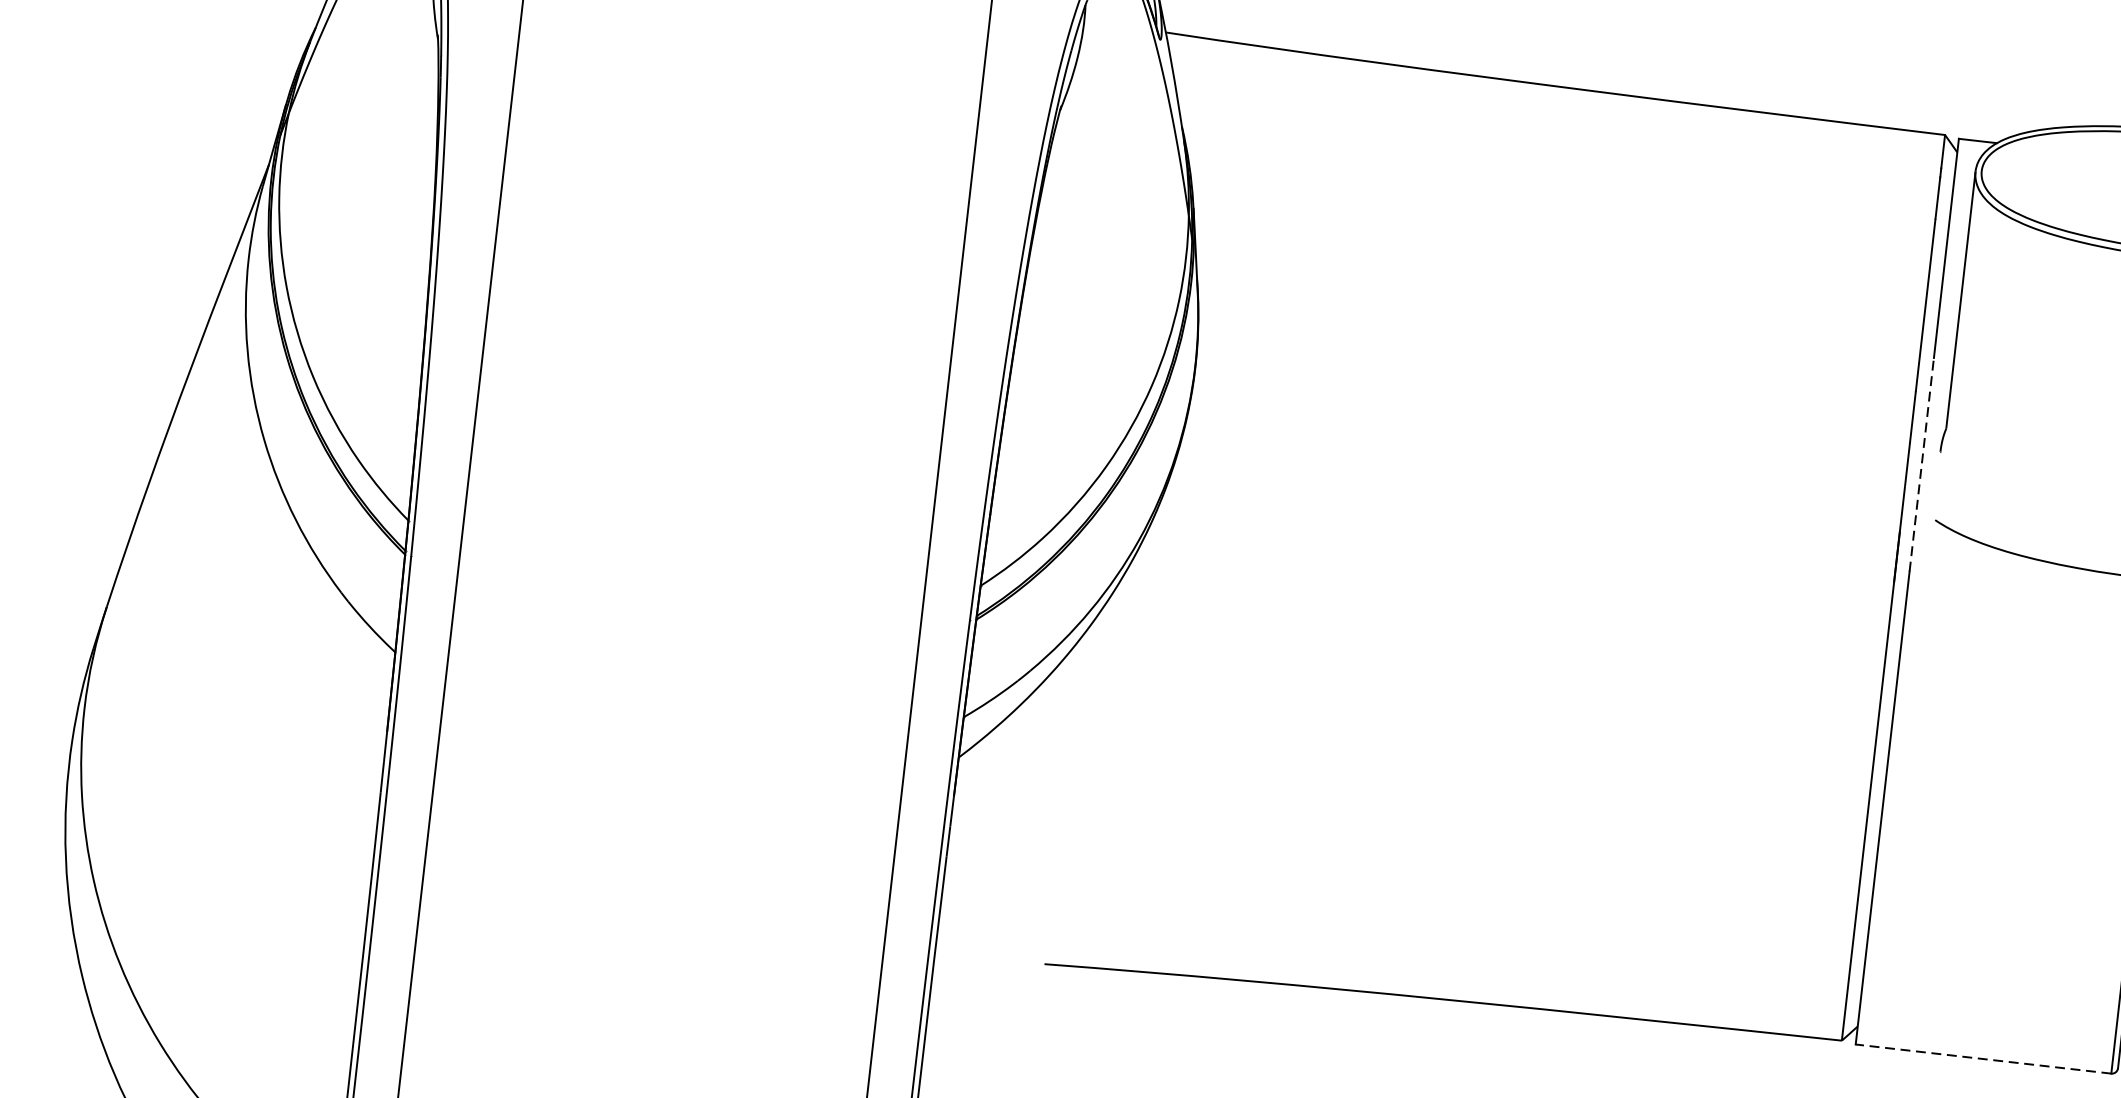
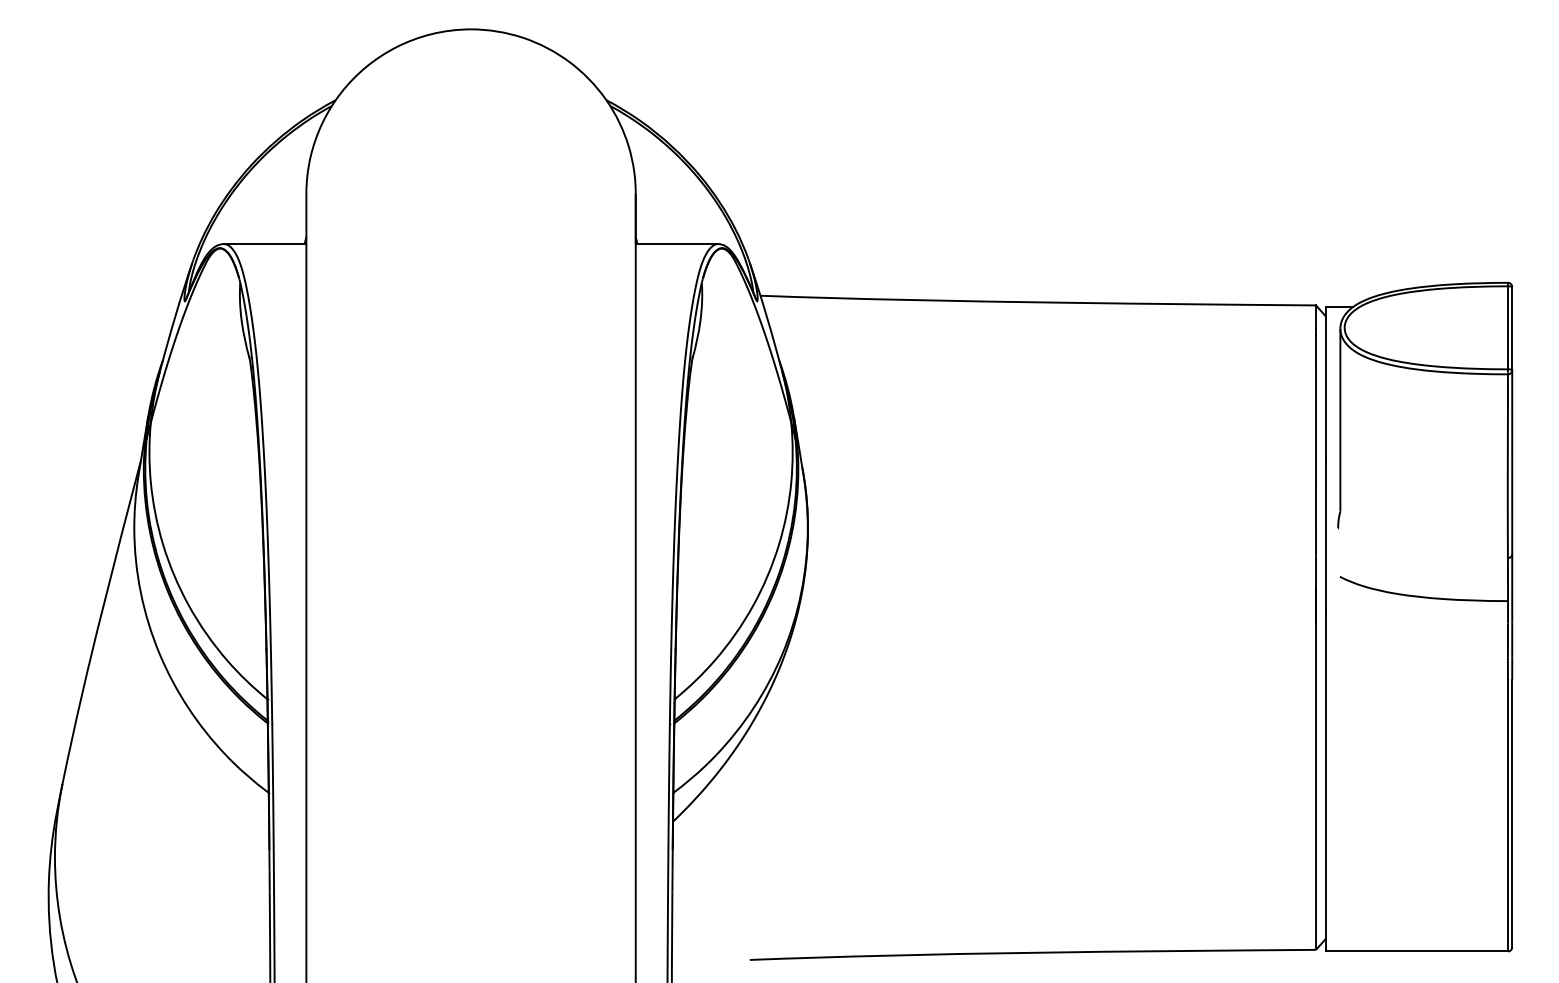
line: (1922, 464) -> (1326, 538), dashed -> solid
line: (1982, 1059) -> (1416, 951), dashed -> solid

